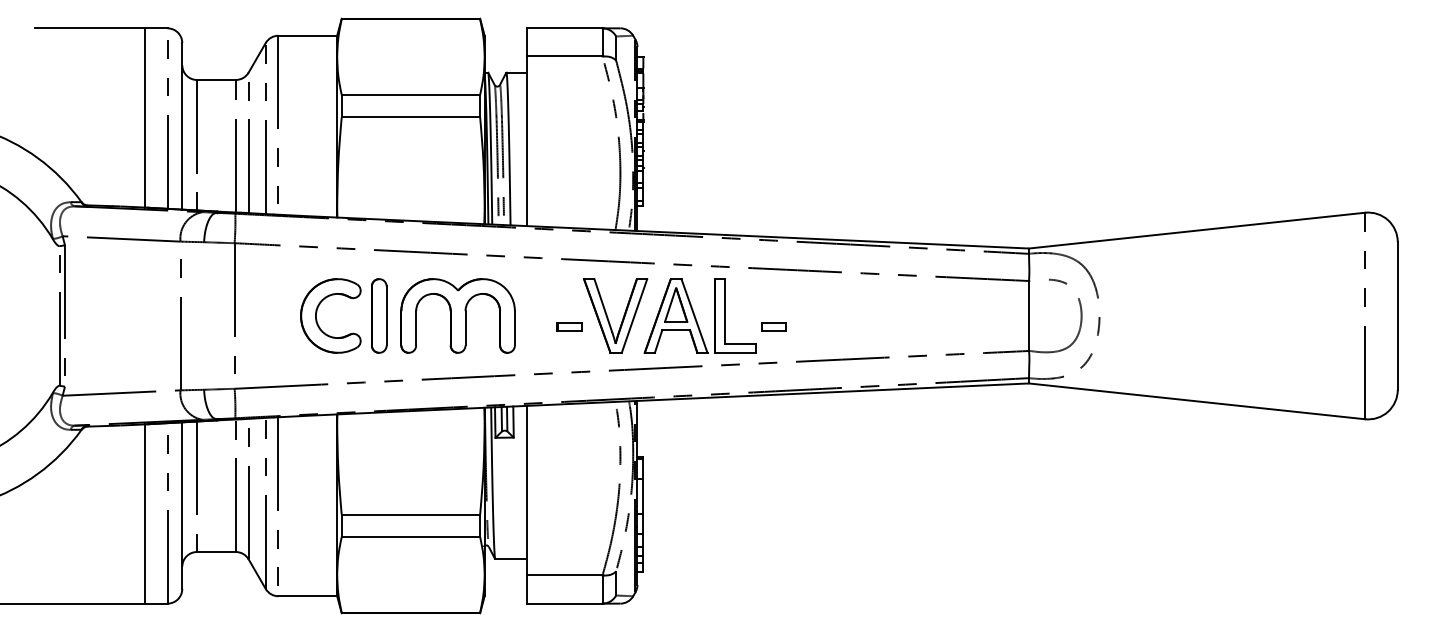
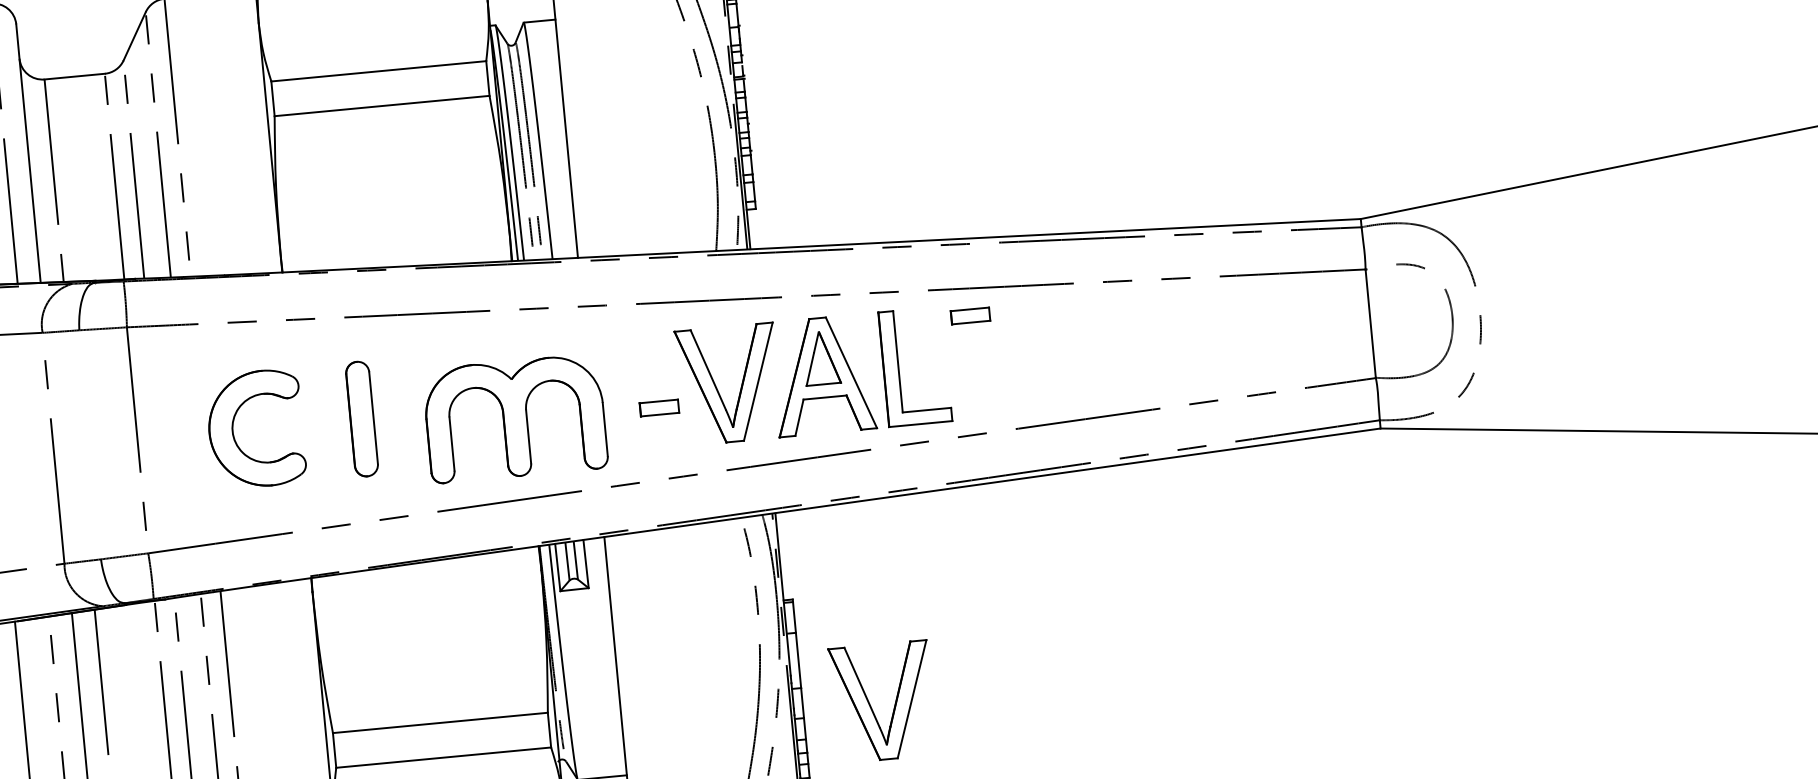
part: (317, 312) -> (234, 425), moved
part: (457, 315) -> (514, 418), moved
part: (773, 326) -> (969, 315), moved
part: (687, 529) -> (871, 705), added

